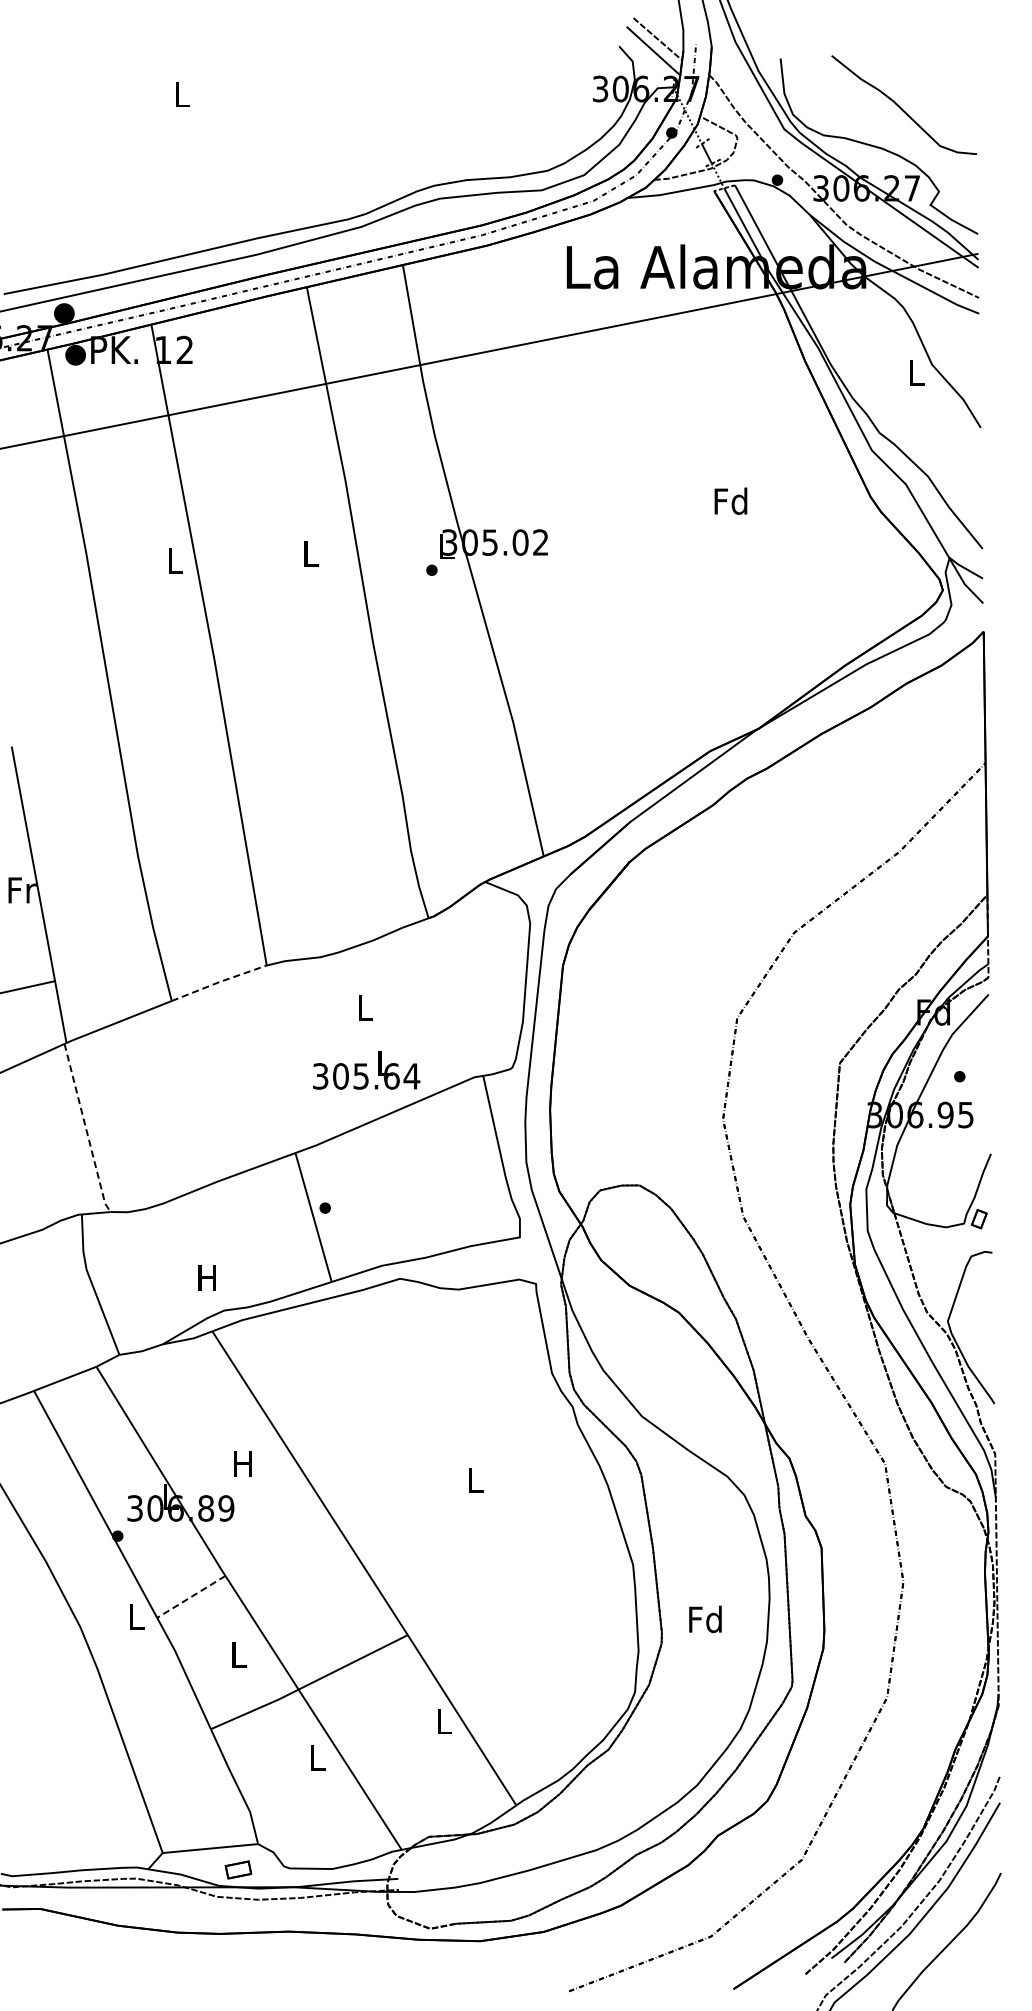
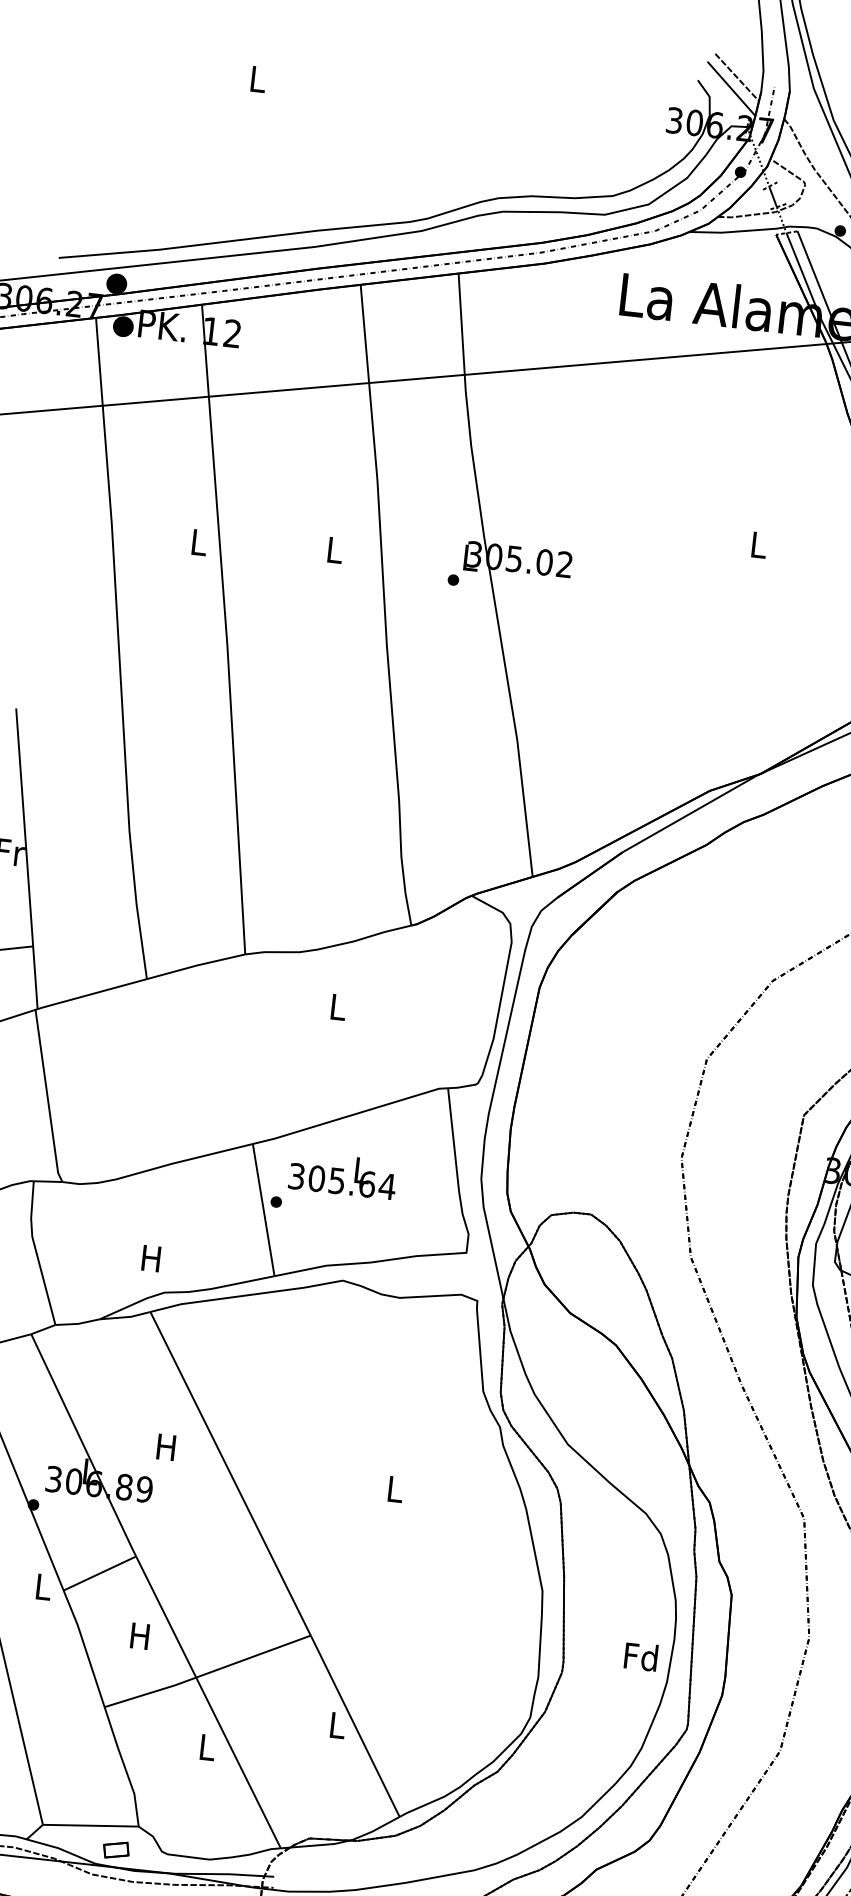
text: (730, 500) -> (757, 544), Fd -> L
line: (219, 981) -> (196, 965), dashed -> solid
text: (366, 1070) -> (342, 1175), moved
line: (86, 1129) -> (47, 1097), dashed -> solid
line: (190, 1597) -> (99, 1573), dashed -> solid
text: (705, 1618) -> (641, 1655), moved
text: (237, 1654) -> (139, 1635), L -> H

